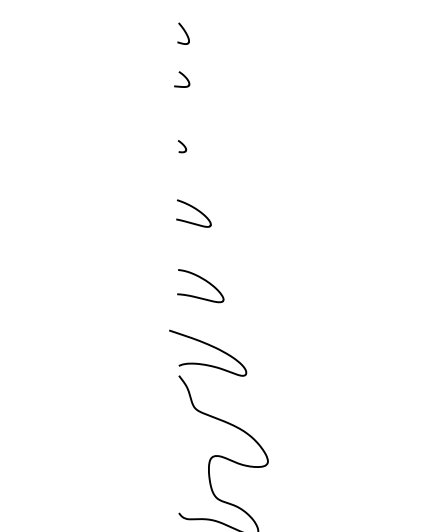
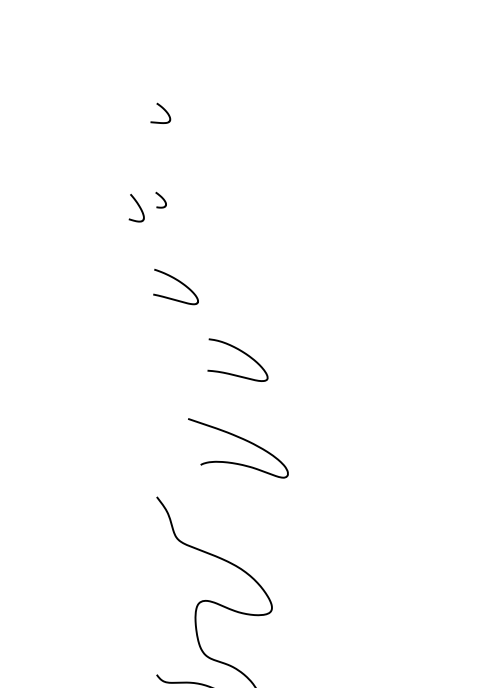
curve: (184, 32) -> (138, 206), moved
curve: (203, 280) -> (241, 352), moved
curve: (209, 346) -> (240, 439), moved

